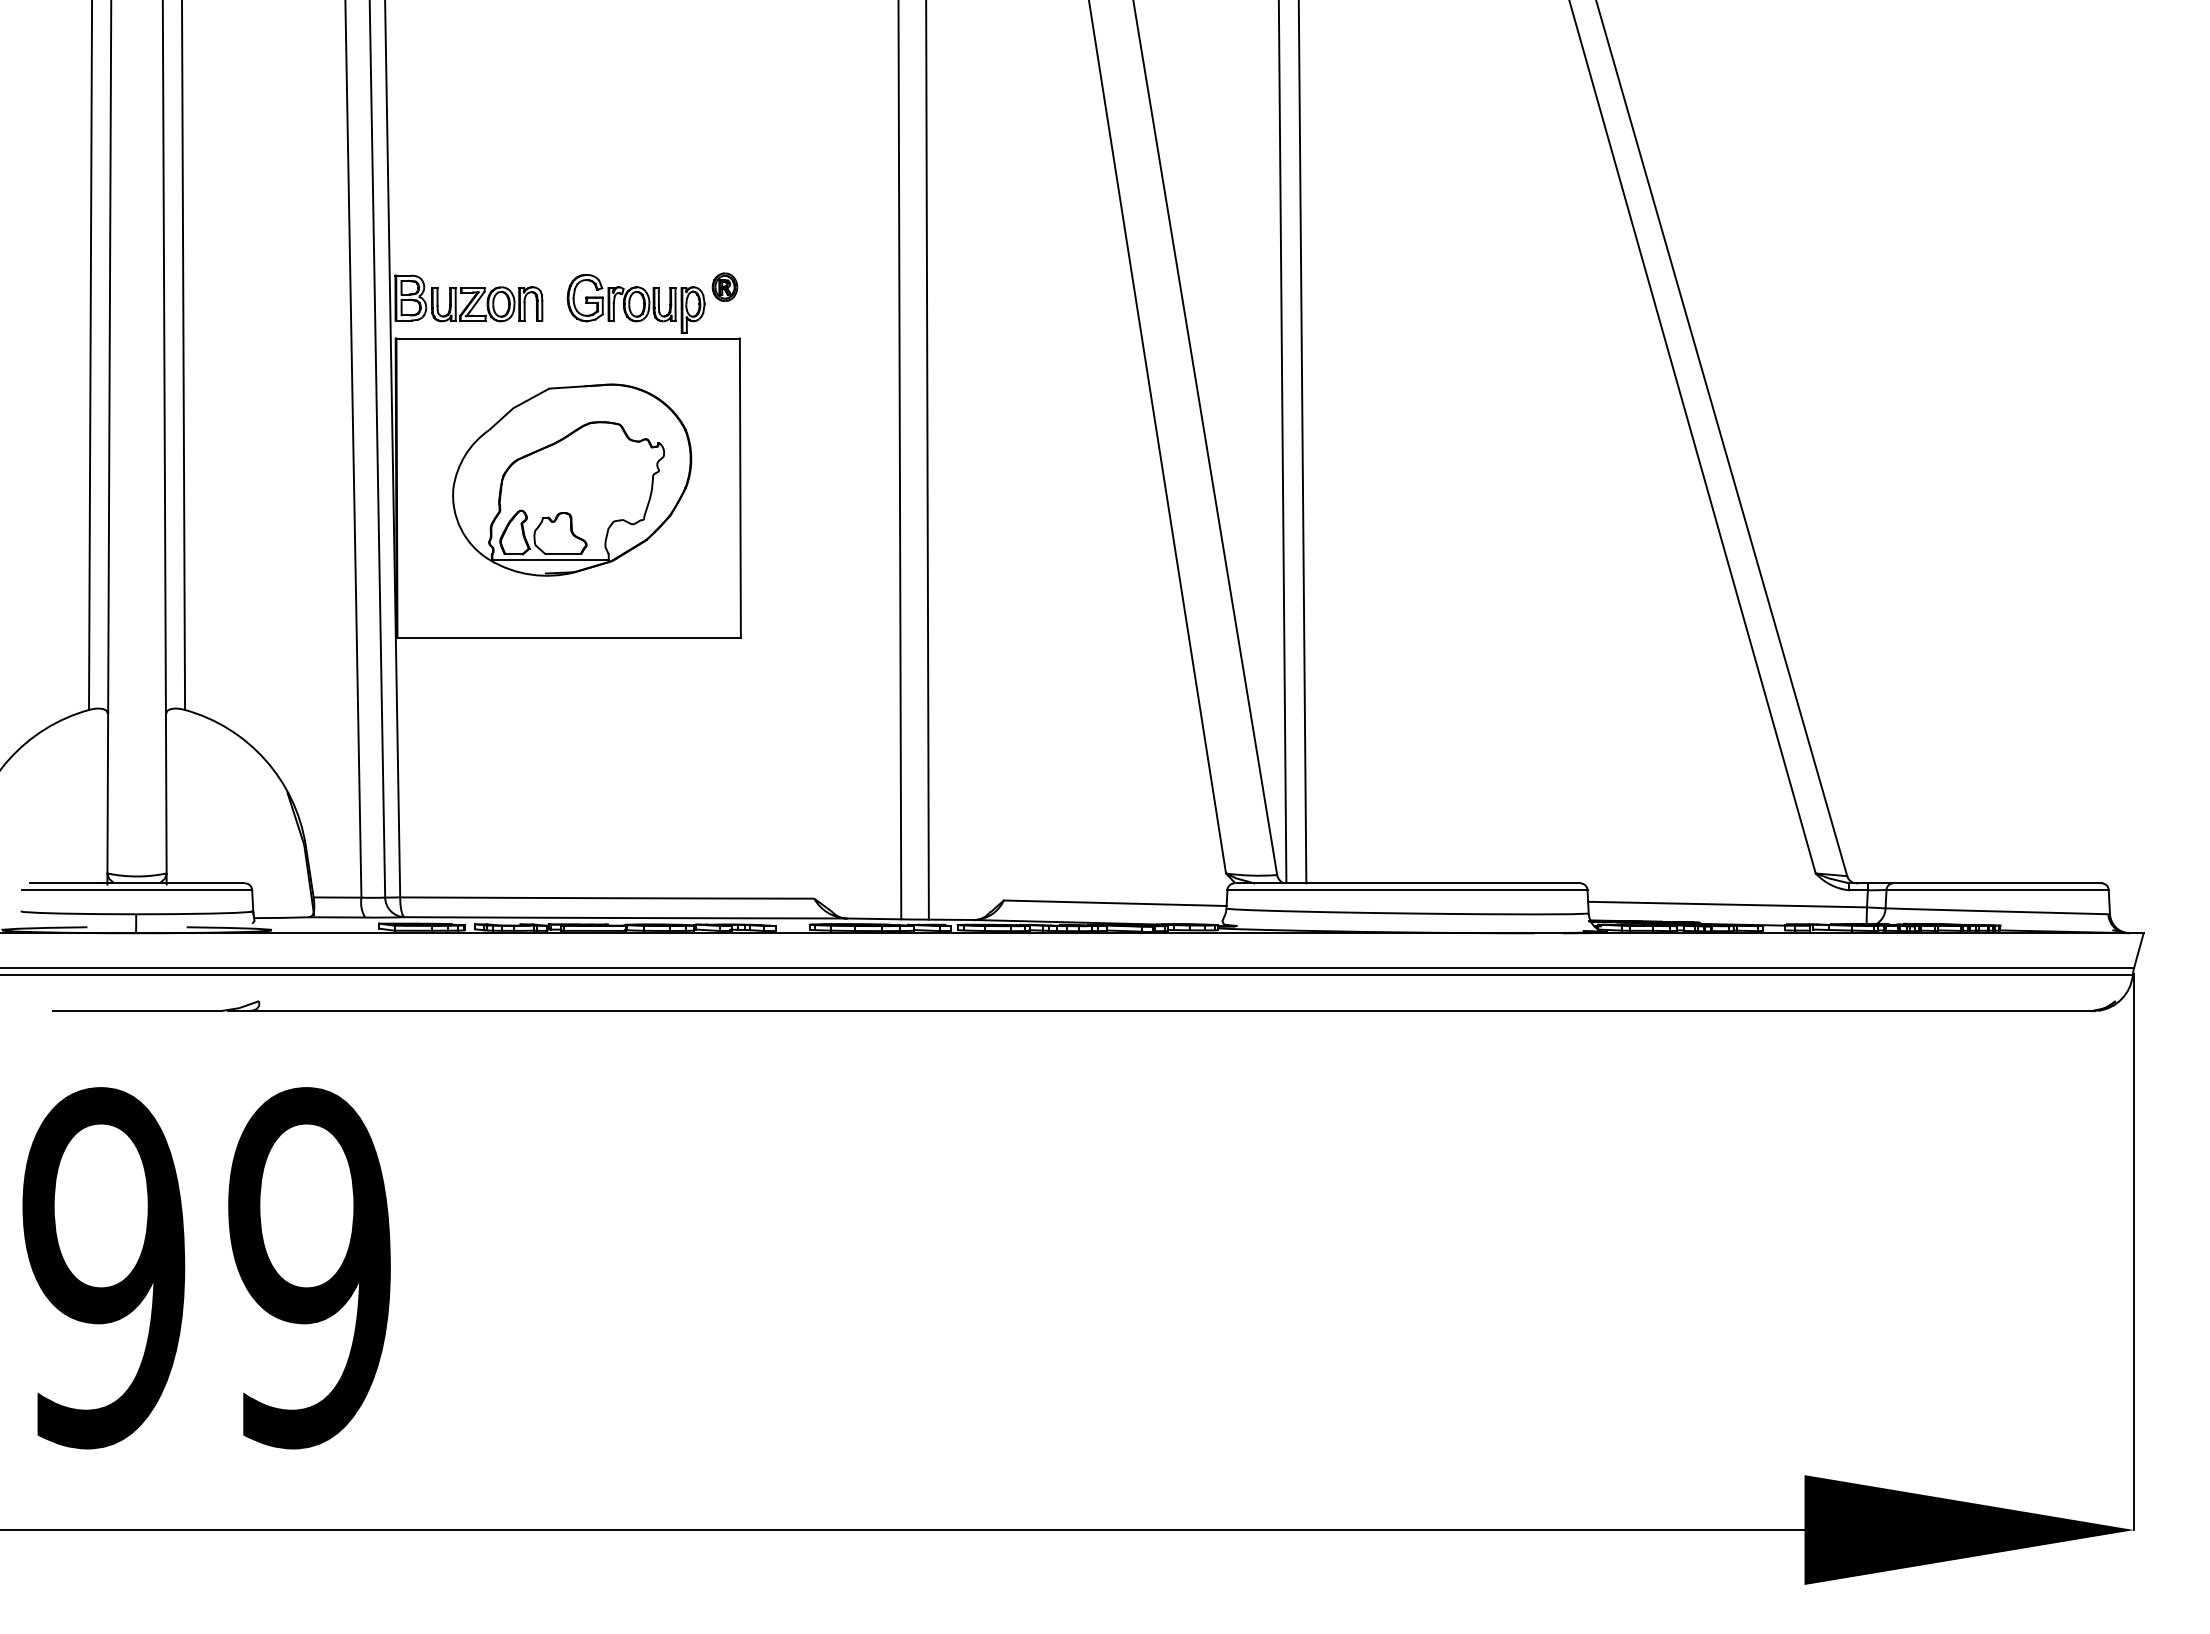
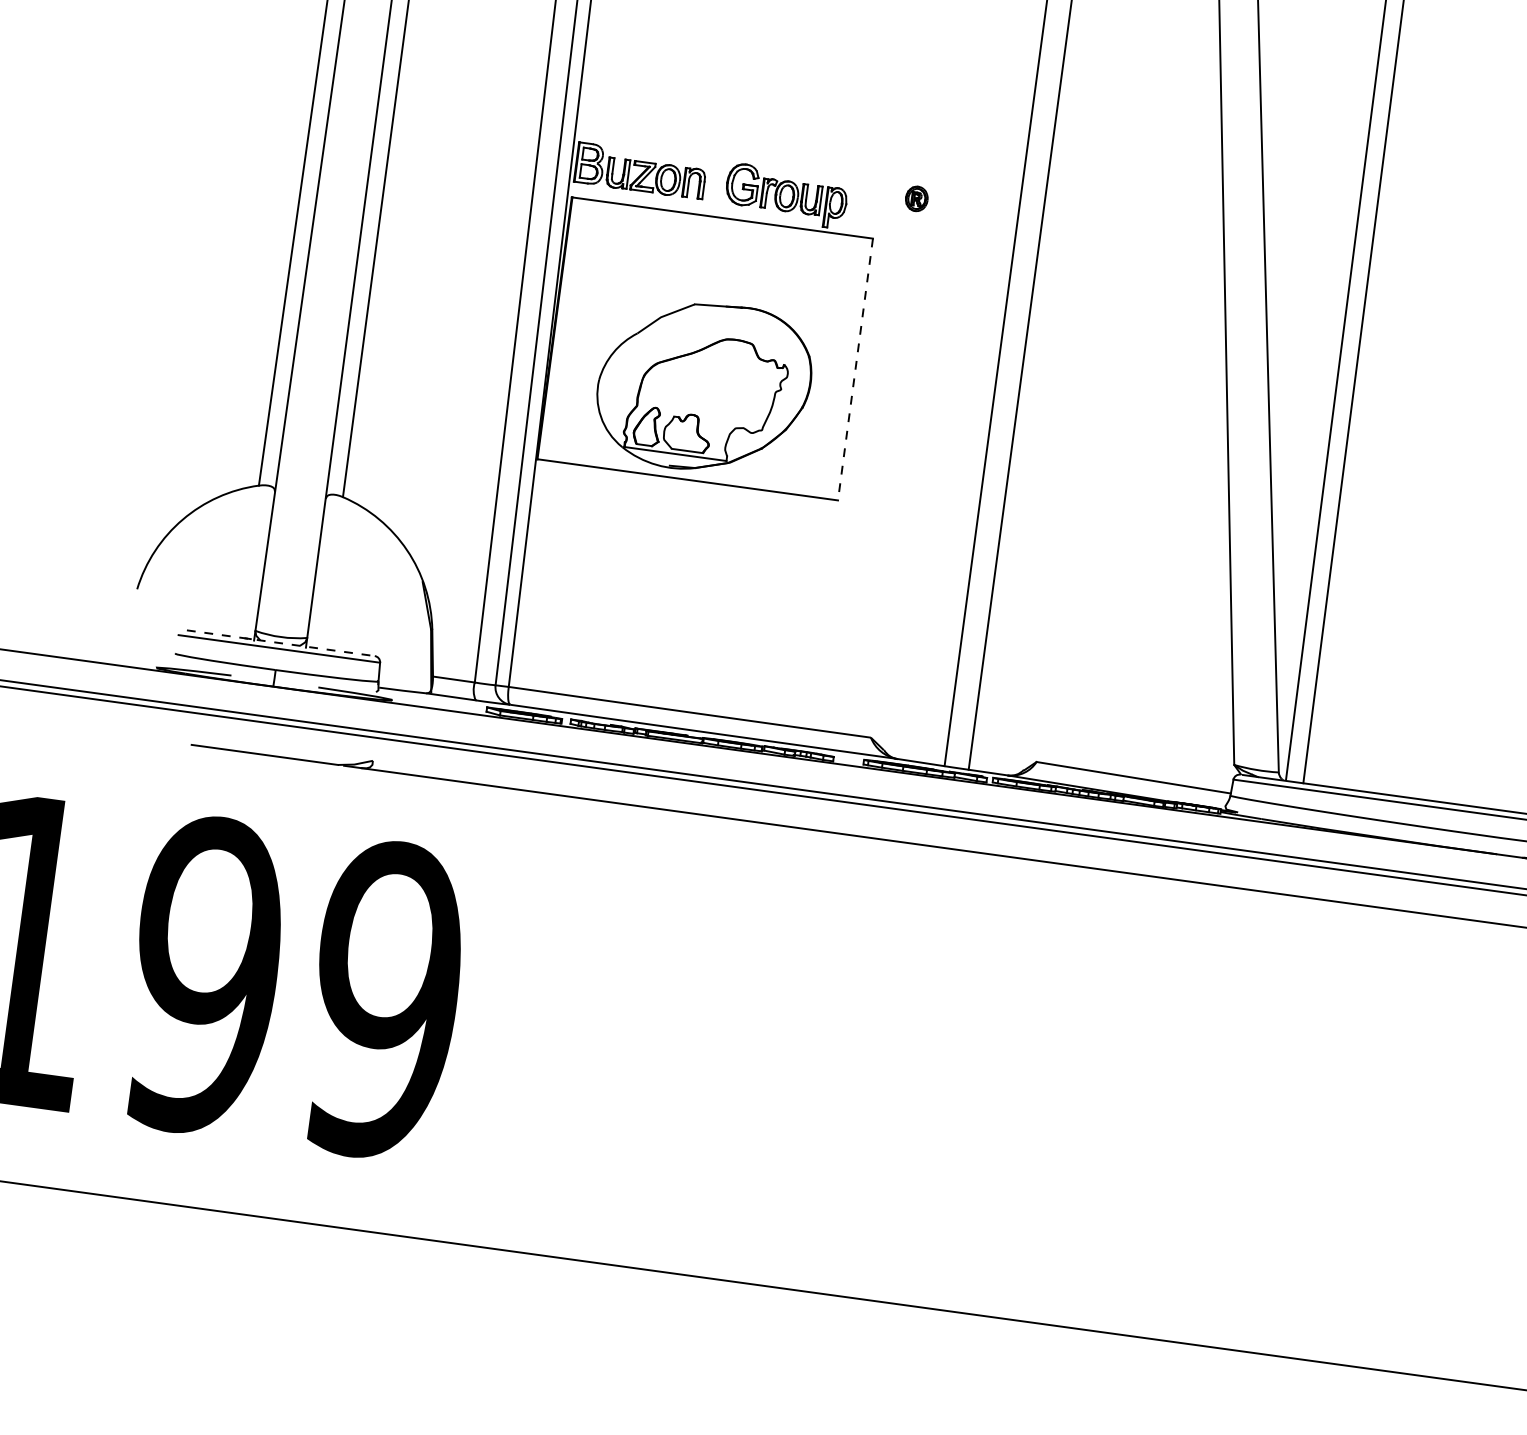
part: (724, 286) -> (916, 198), moved
part: (572, 479) -> (704, 386), moved
line: (740, 488) -> (855, 369), solid -> dashed
line: (137, 883) -> (280, 643), solid -> dashed

